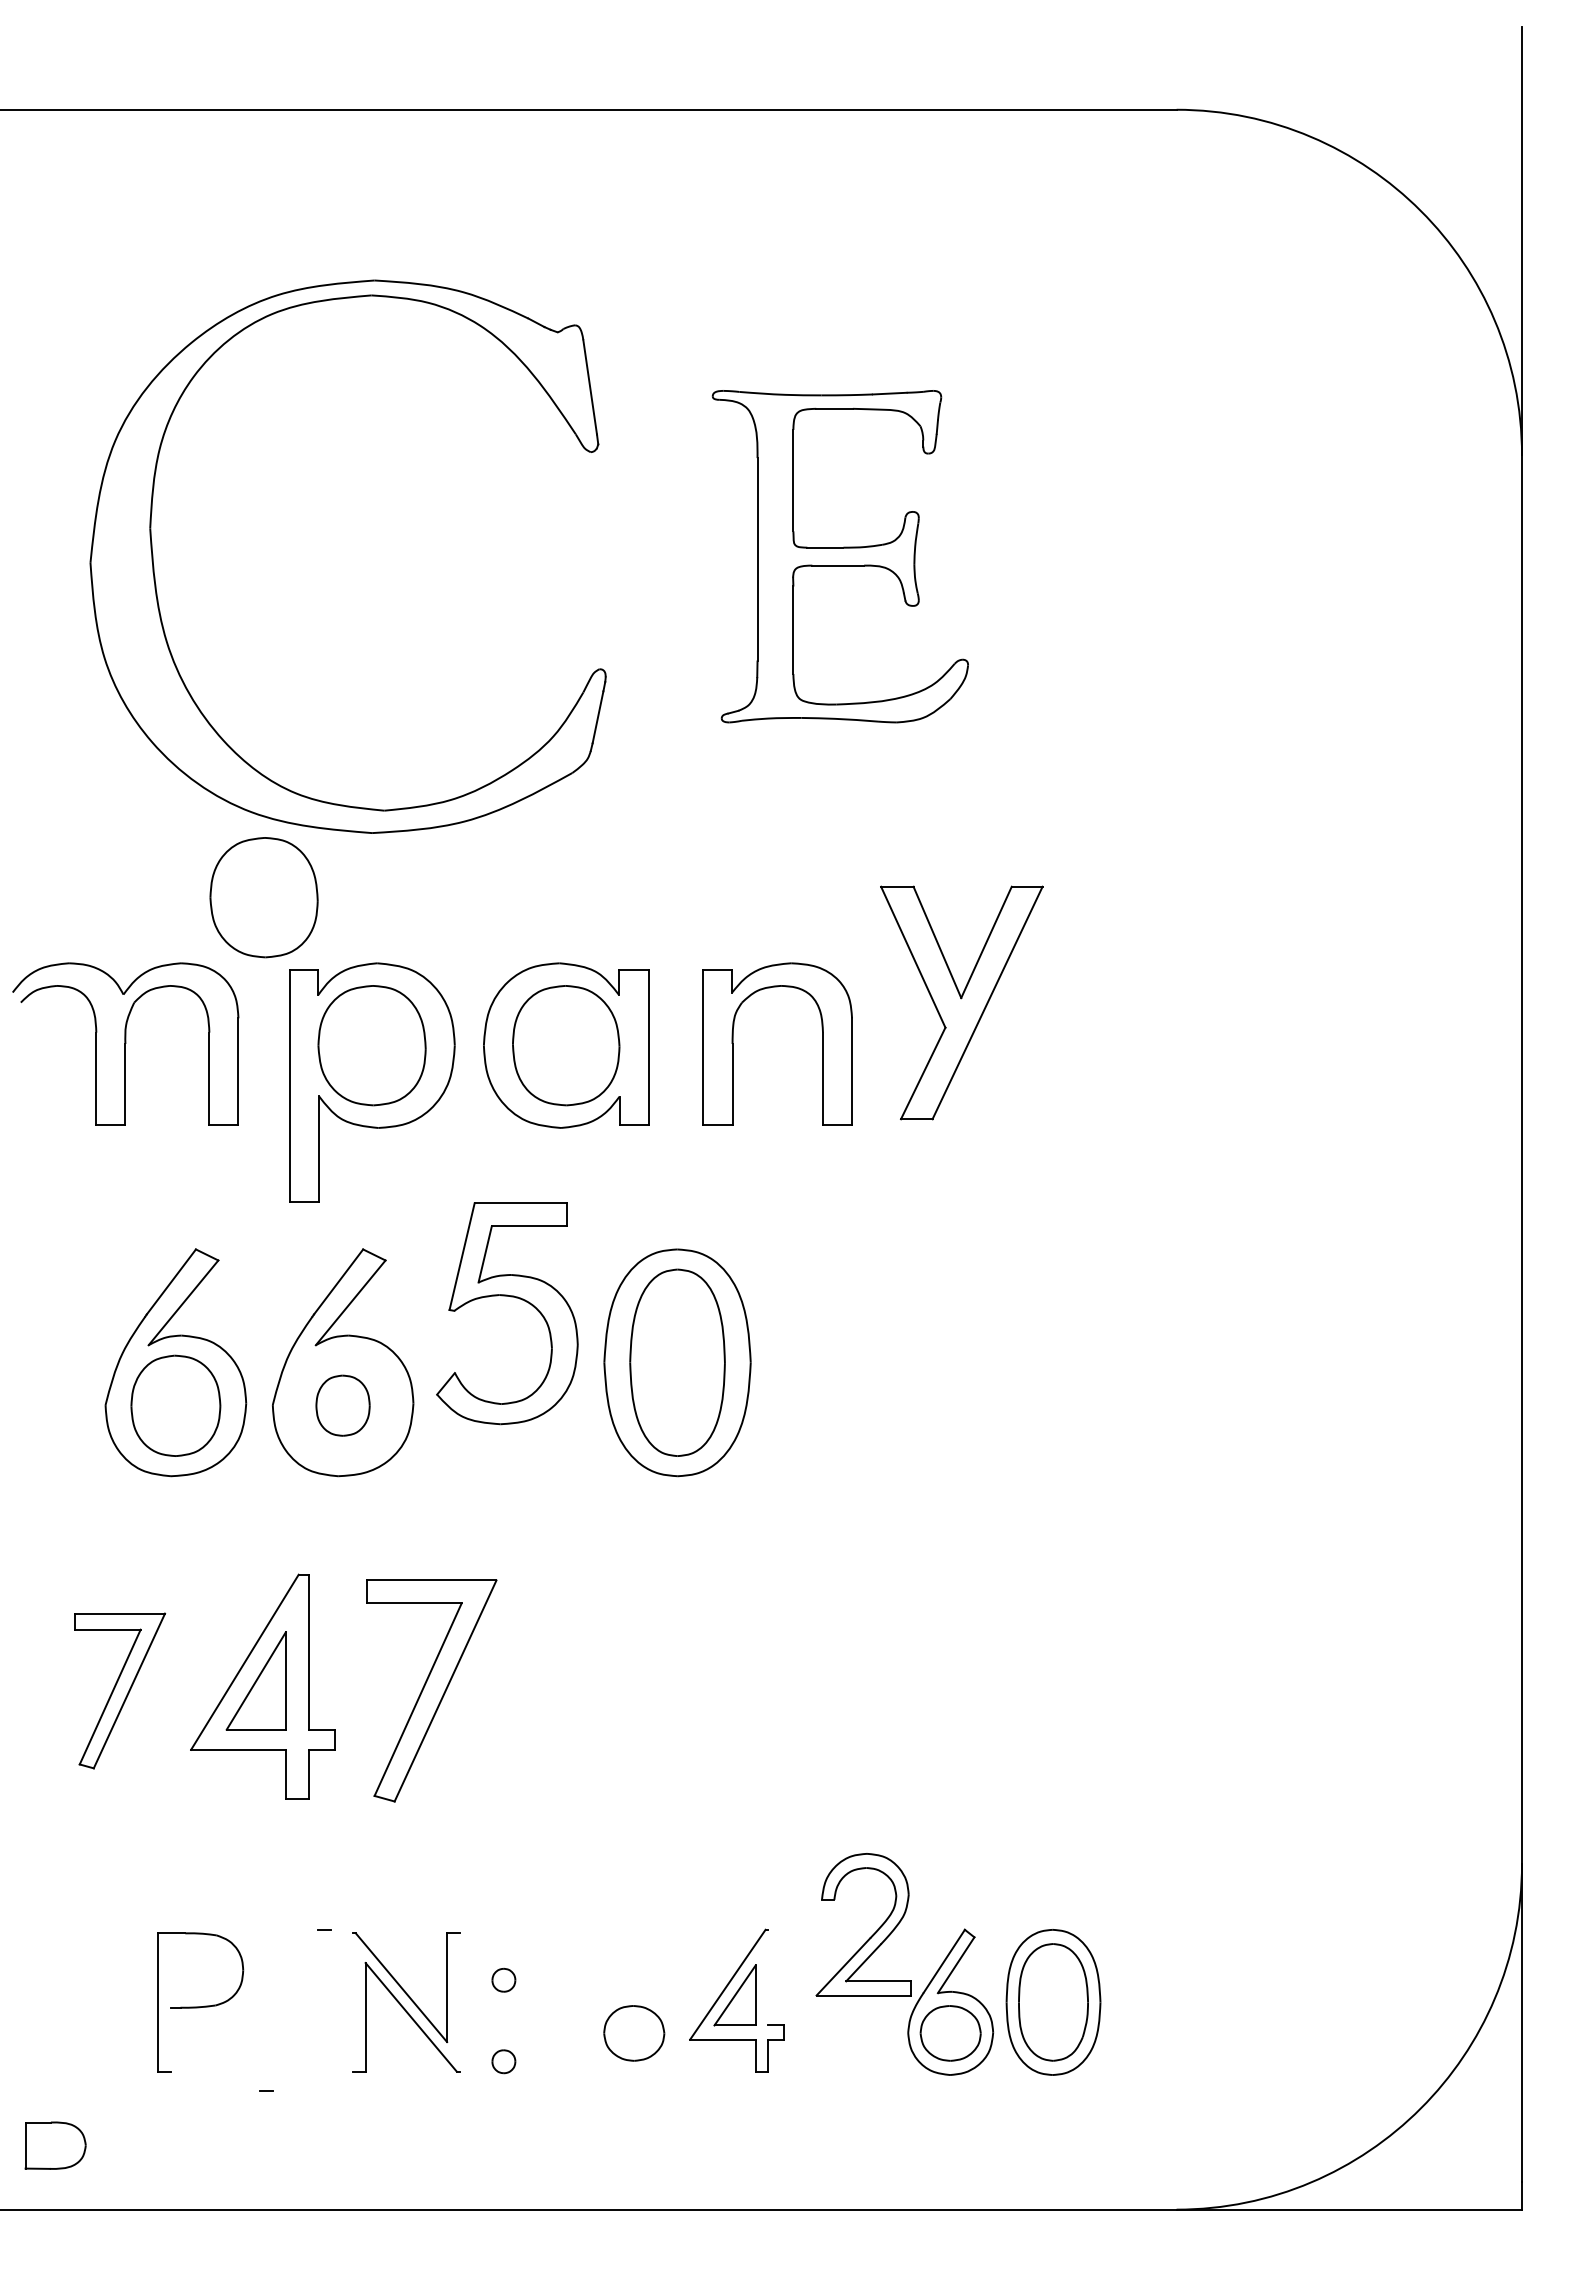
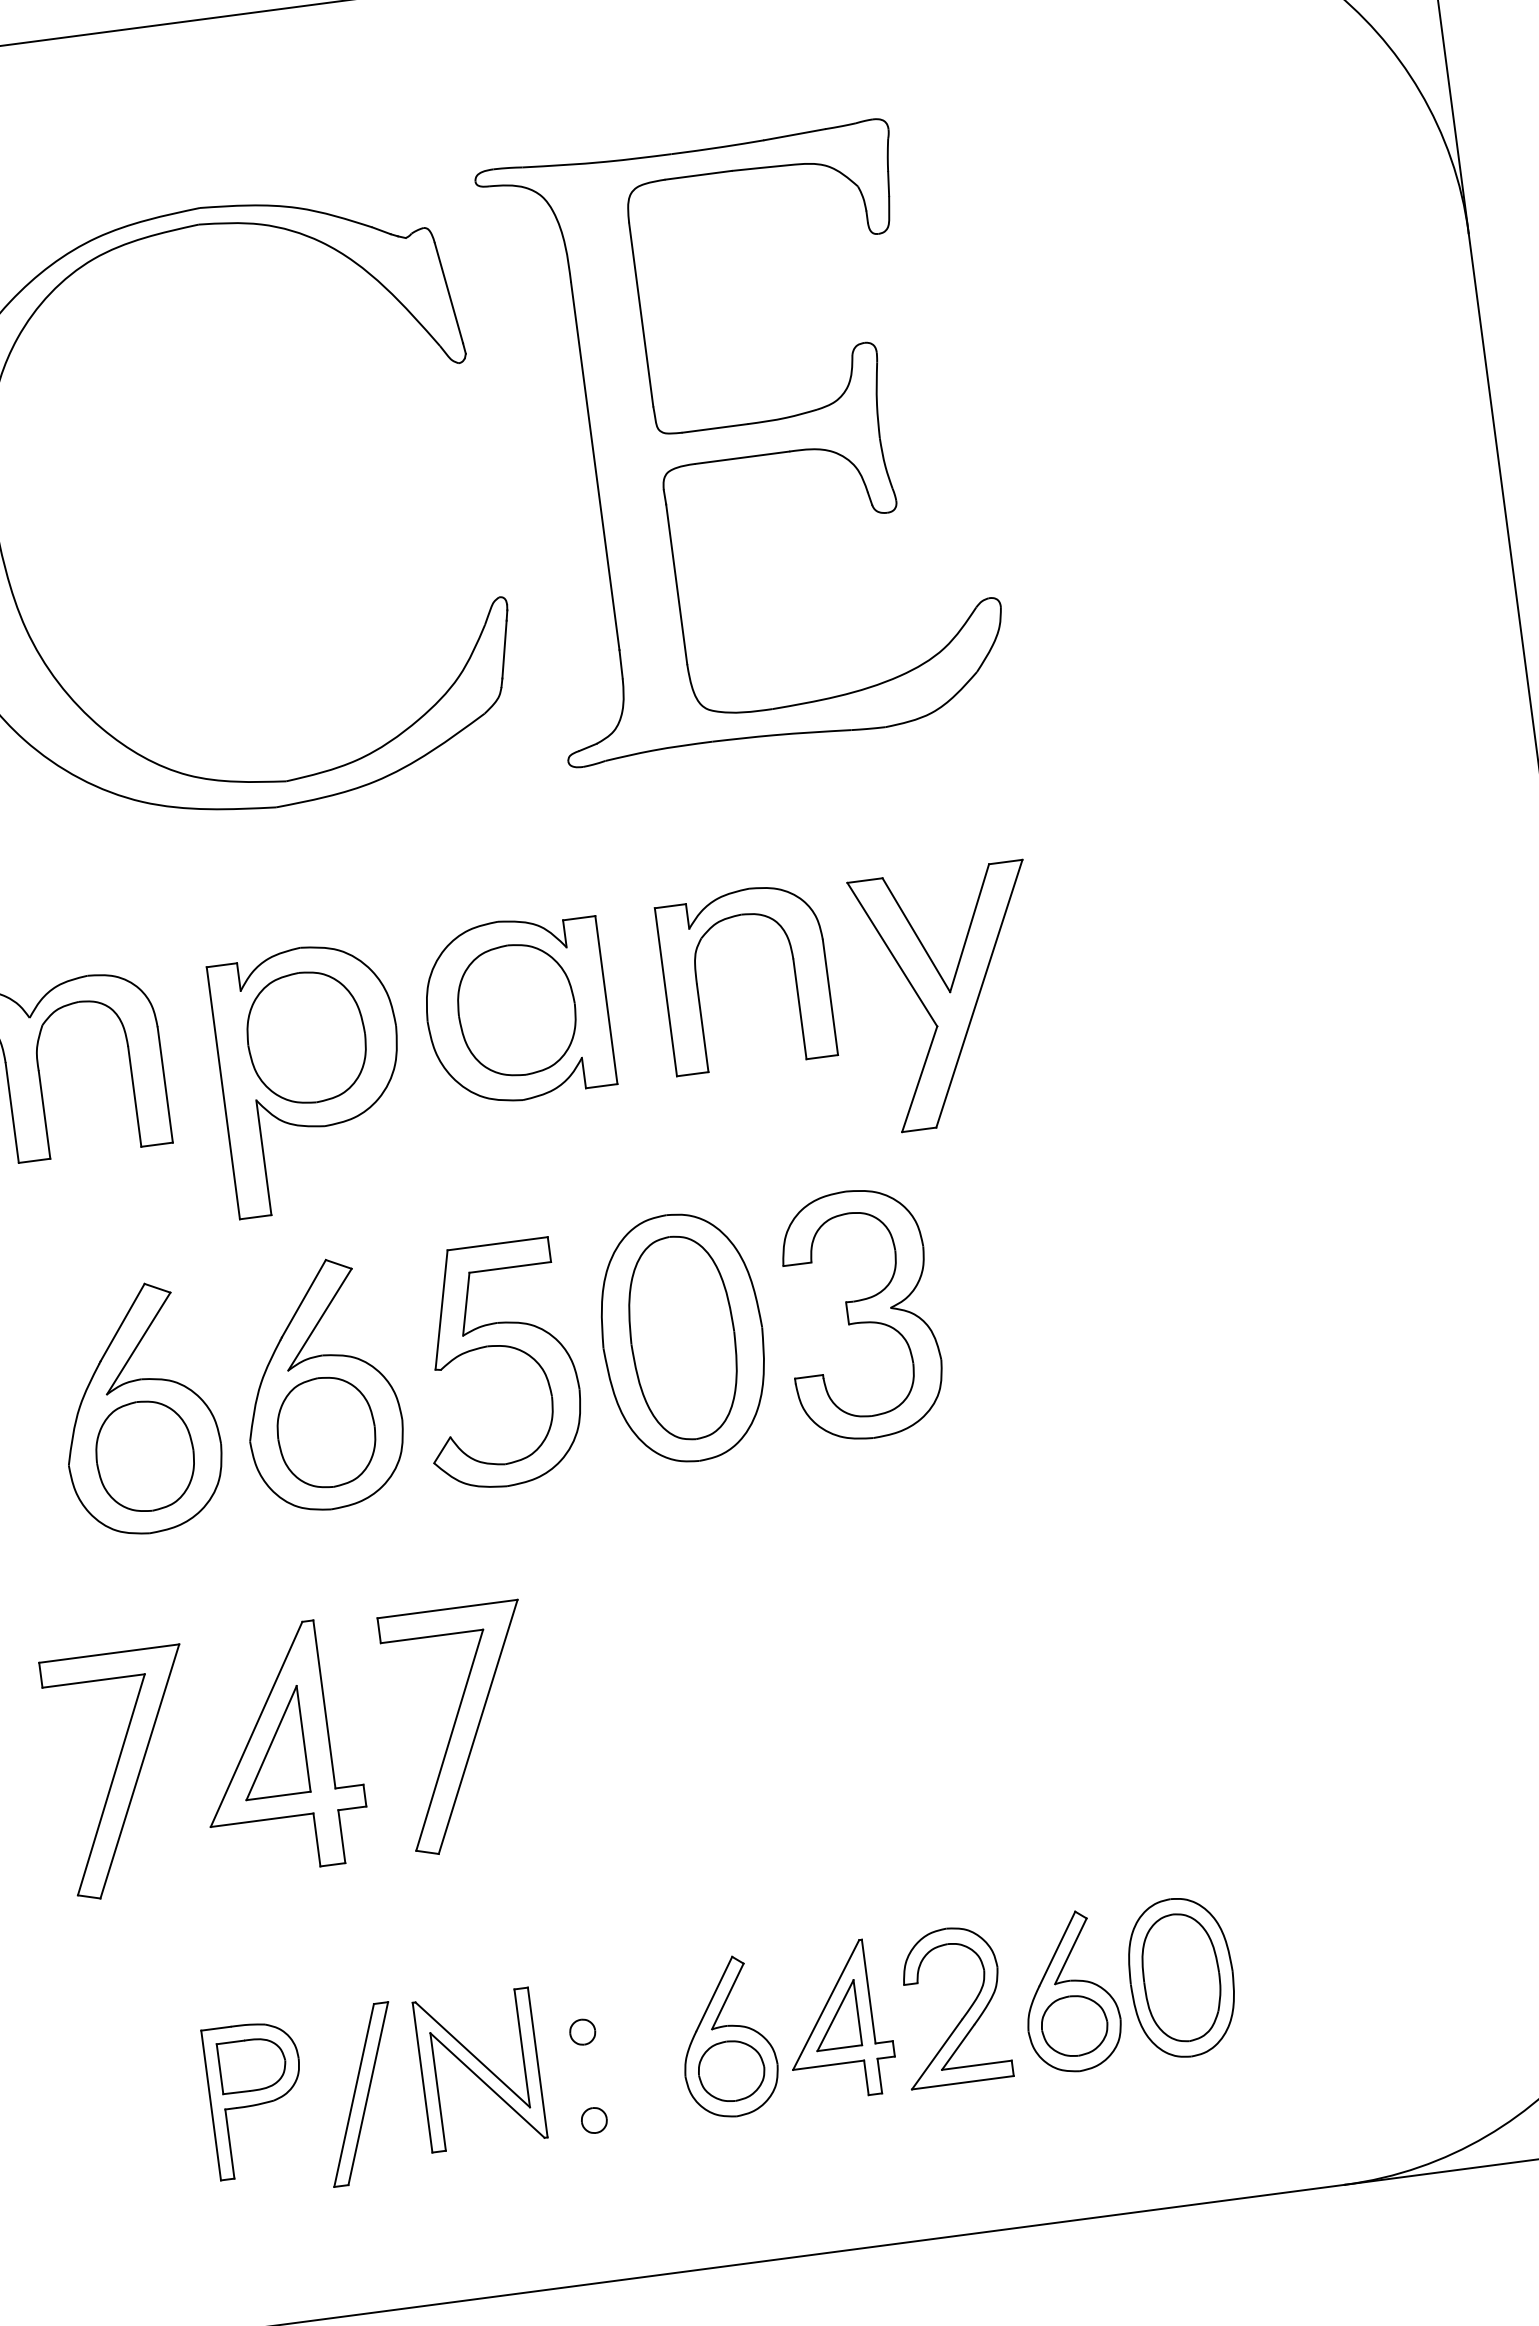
part: (840, 556) -> (744, 440), size x1.67
part: (263, 897) -> (167, 892), removed
part: (961, 1002) -> (951, 996), moved
part: (510, 1297) -> (499, 1347), moved
part: (841, 1362) -> (860, 1314), added
part: (342, 1405) -> (325, 1432), size x1.67
part: (119, 1690) -> (124, 1772), size x1.43
part: (873, 1933) -> (964, 2014), moved
line: (768, 1977) -> (869, 1991), added
part: (633, 2001) -> (726, 2036), added
line: (353, 2002) -> (422, 2077), added
line: (459, 2002) -> (537, 2062), added
line: (288, 2009) -> (353, 2094), added
line: (302, 2009) -> (368, 2092), added
line: (170, 2039) -> (229, 2143), added
part: (55, 2145) -> (252, 2064), moved

